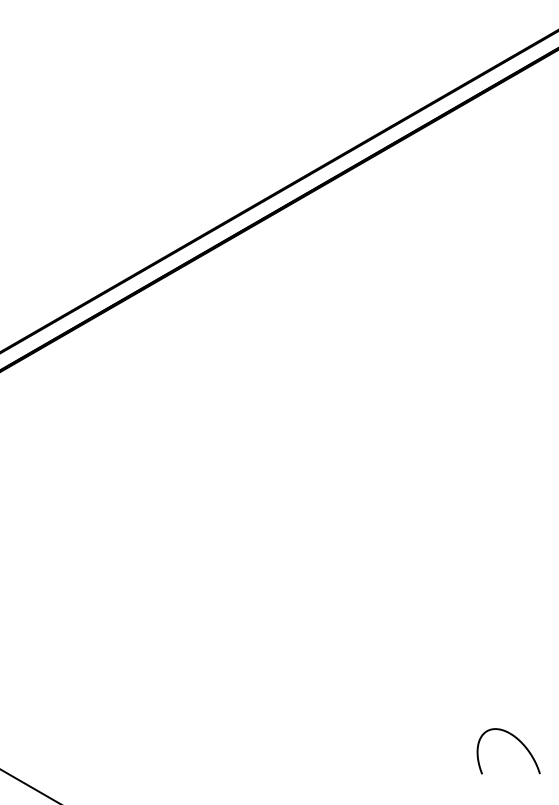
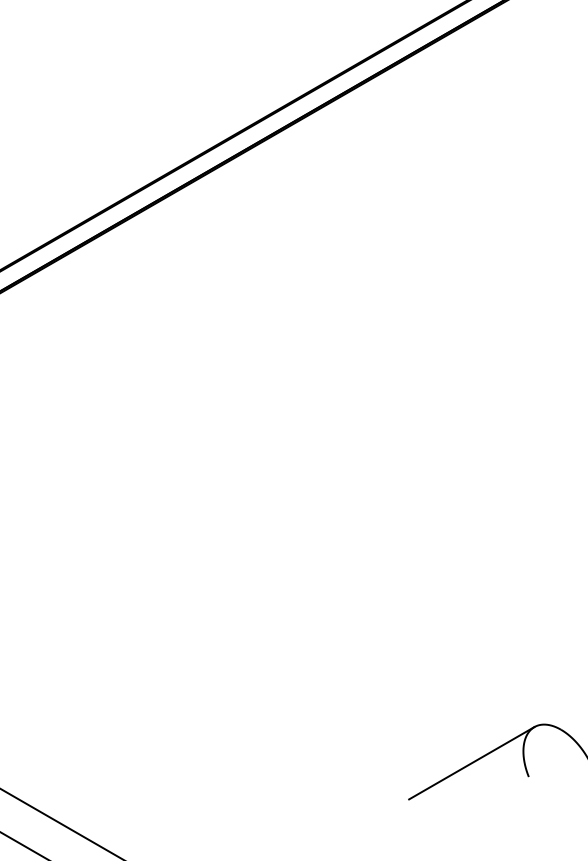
line: (432, 762) -> (471, 763), added

